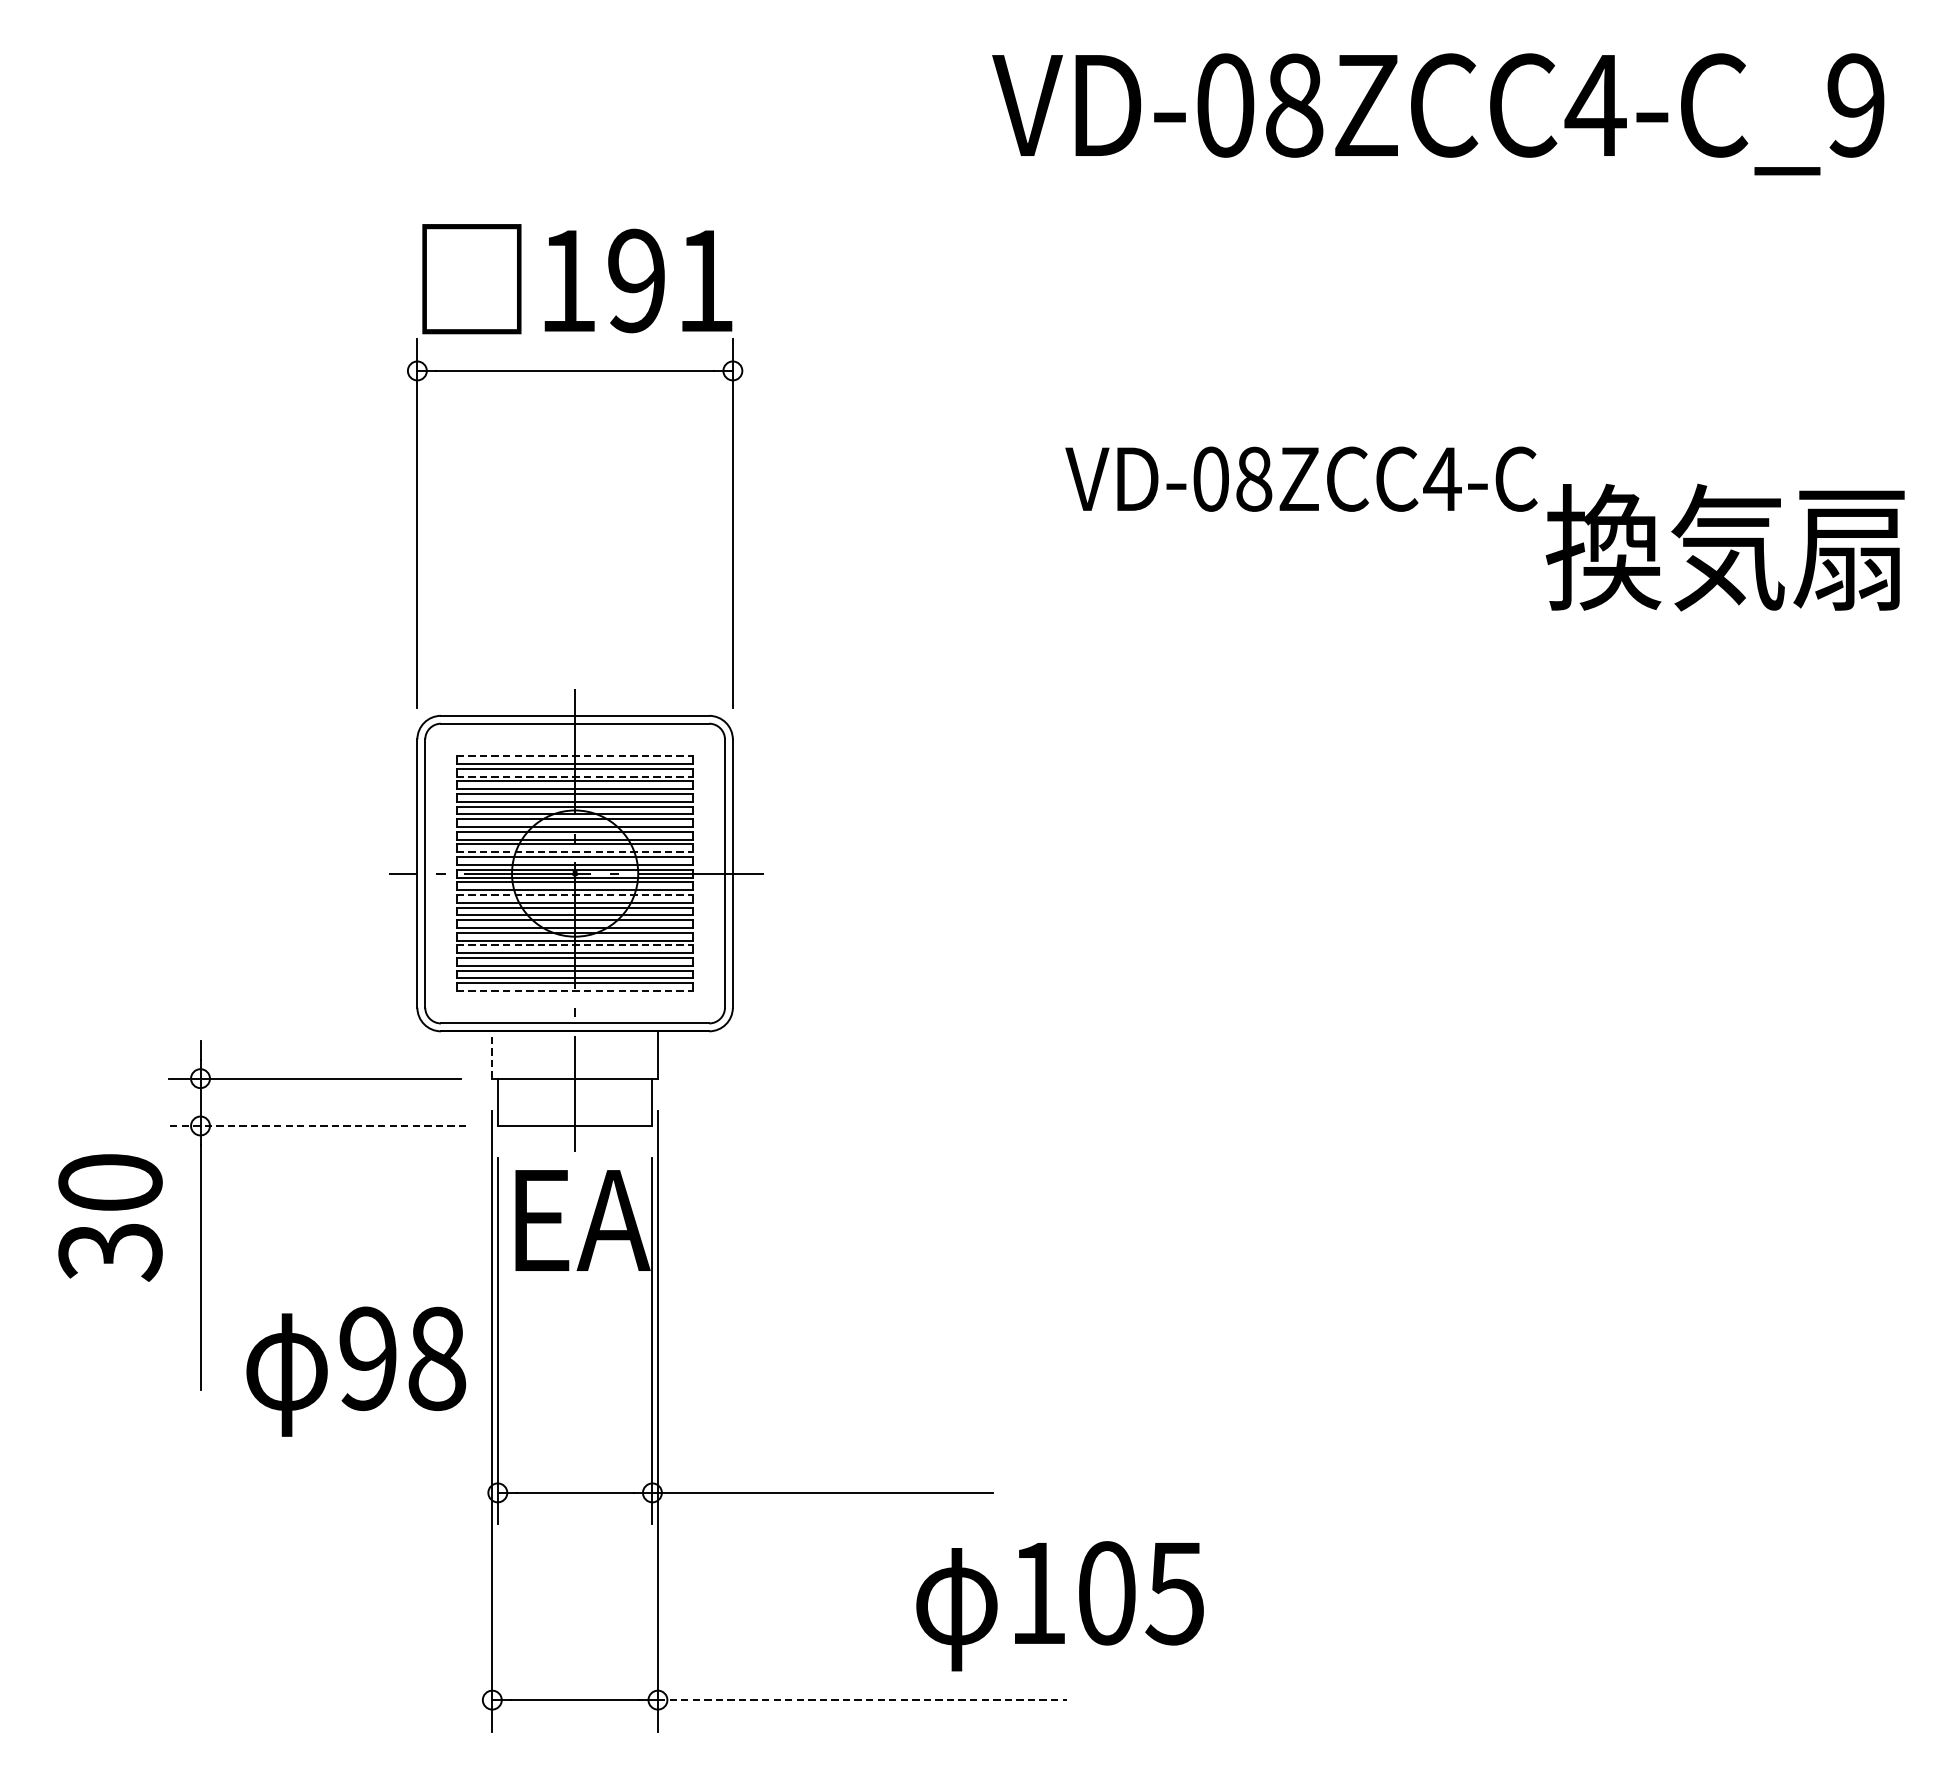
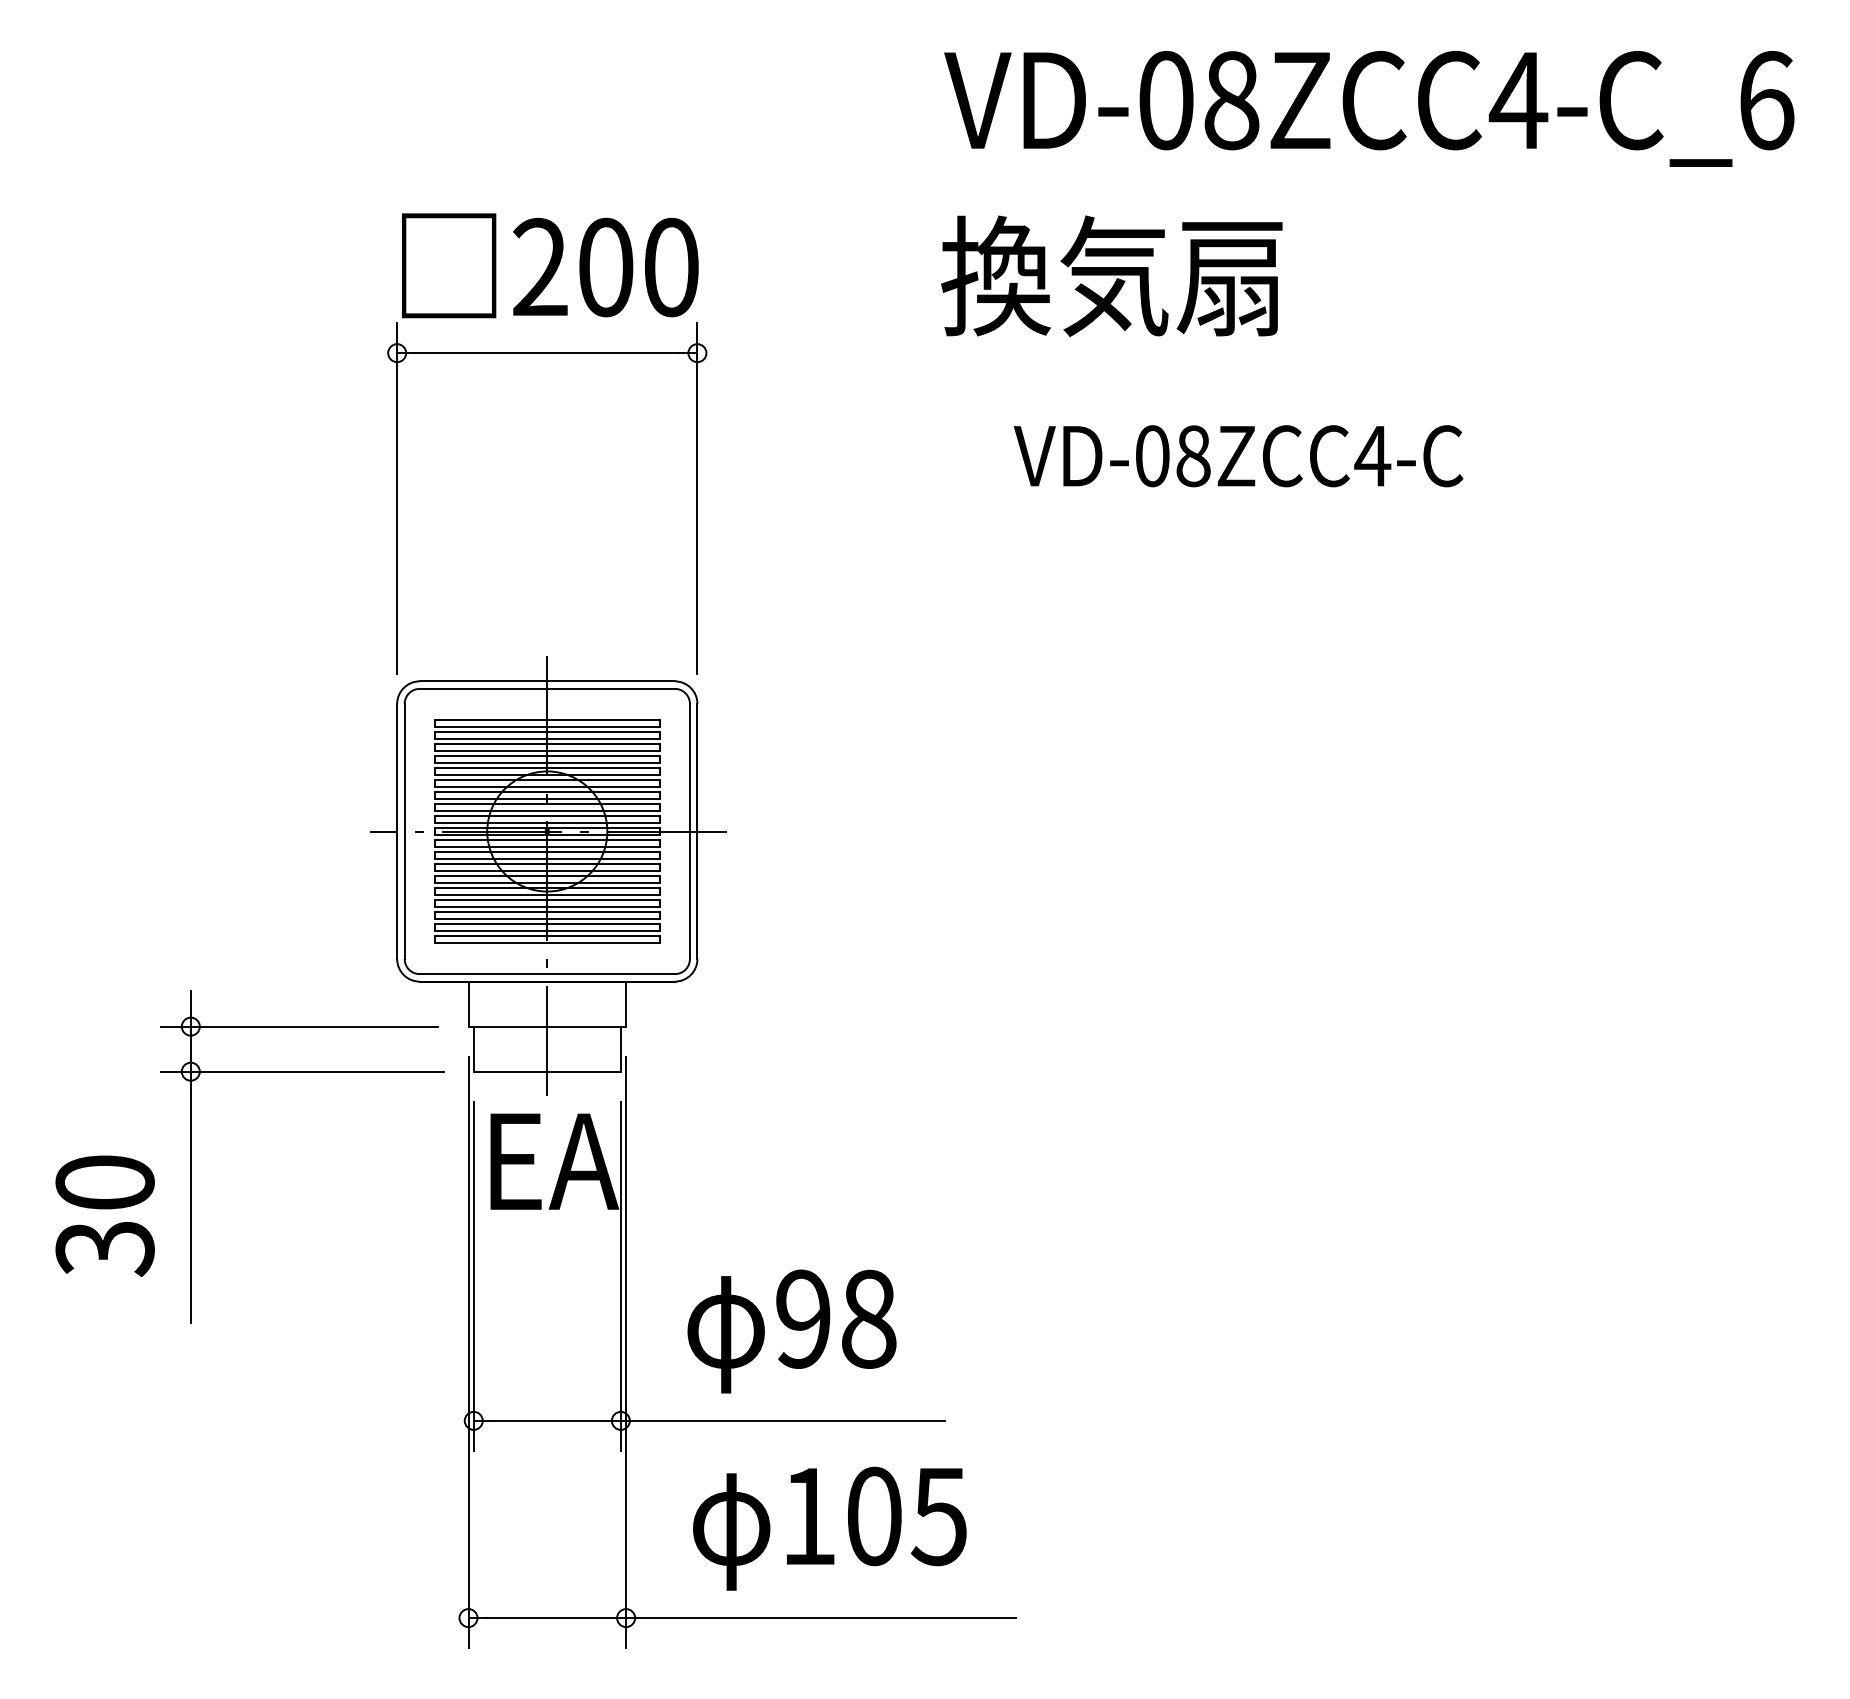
text: (1856, 105) -> (1766, 100), VD-08ZCC4-C_9 -> VD-08ZCC4-C_6
text: (636, 280) -> (605, 267), 191 -> 200
text: (1724, 546) -> (1111, 275), moved
line: (575, 755) -> (547, 719), dashed -> solid
line: (575, 776) -> (547, 739), dashed -> solid
line: (575, 852) -> (547, 811), dashed -> solid
line: (575, 894) -> (547, 851), dashed -> solid
line: (575, 945) -> (547, 899), dashed -> solid
line: (575, 991) -> (547, 943), dashed -> solid
line: (492, 1055) -> (468, 1004), dashed -> solid
line: (316, 1125) -> (301, 1071), dashed -> solid
text: (109, 1218) -> (104, 1216), moved
text: (355, 1371) -> (791, 1331), moved
text: (1059, 1605) -> (829, 1528), moved
line: (862, 1700) -> (820, 1618), dashed -> solid

